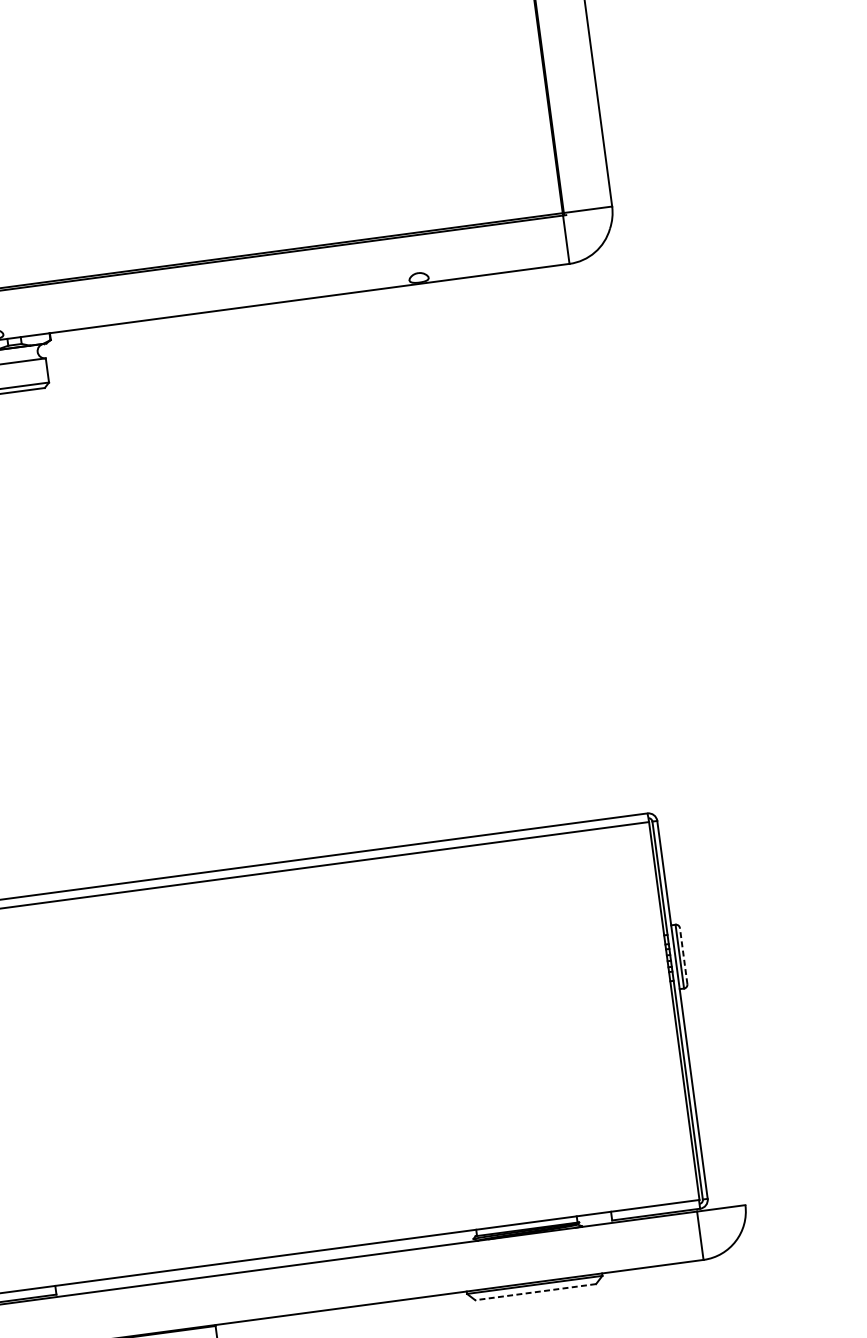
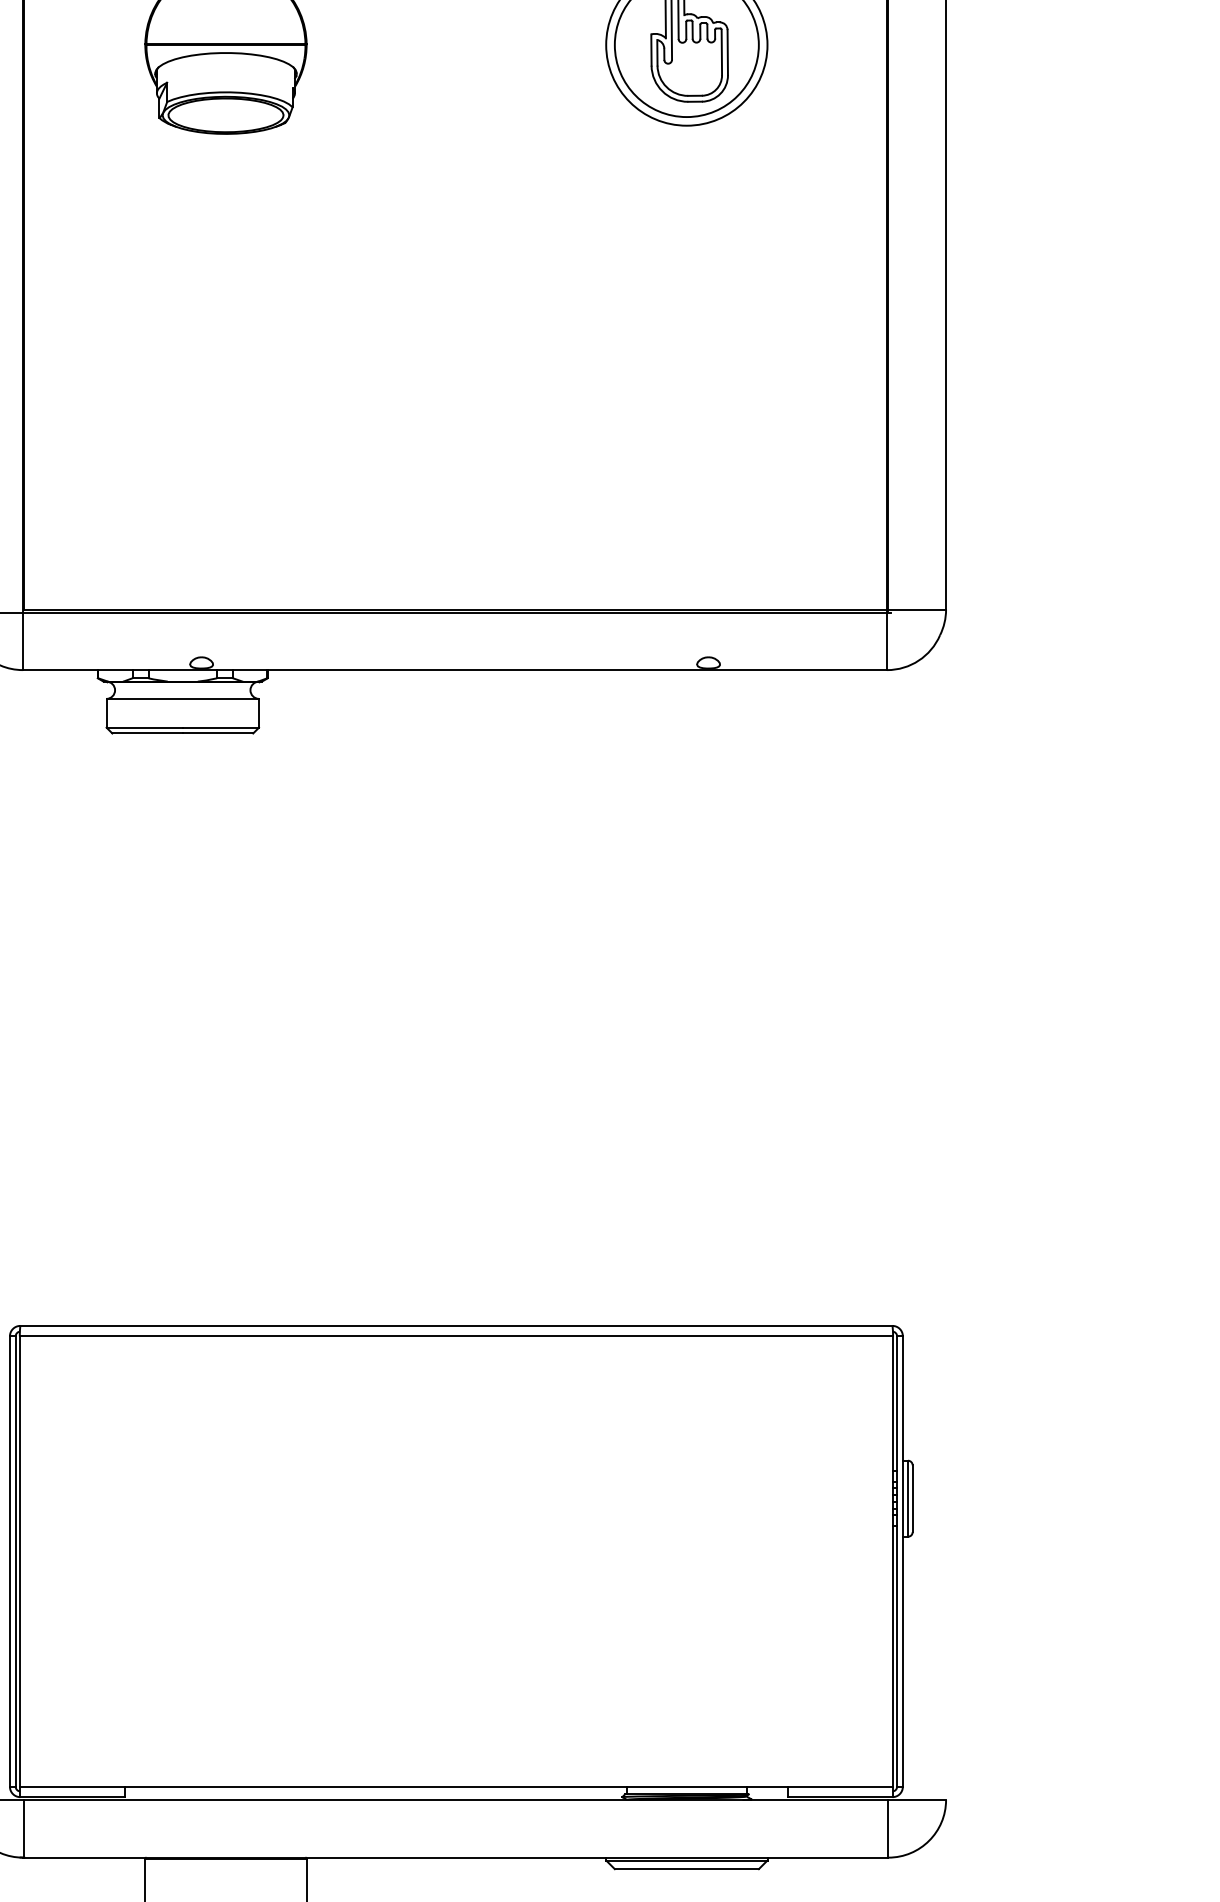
line: (683, 955) -> (912, 1498), dashed -> solid
line: (535, 1292) -> (686, 1869), dashed -> solid

